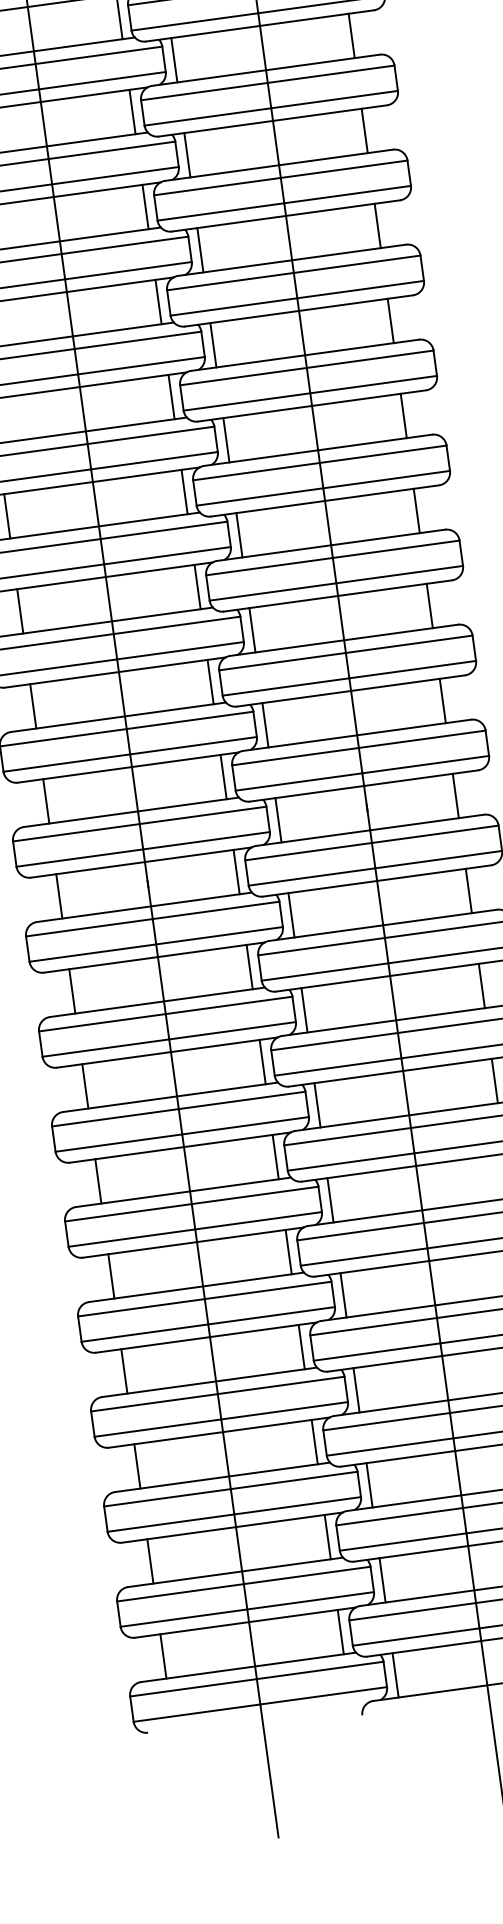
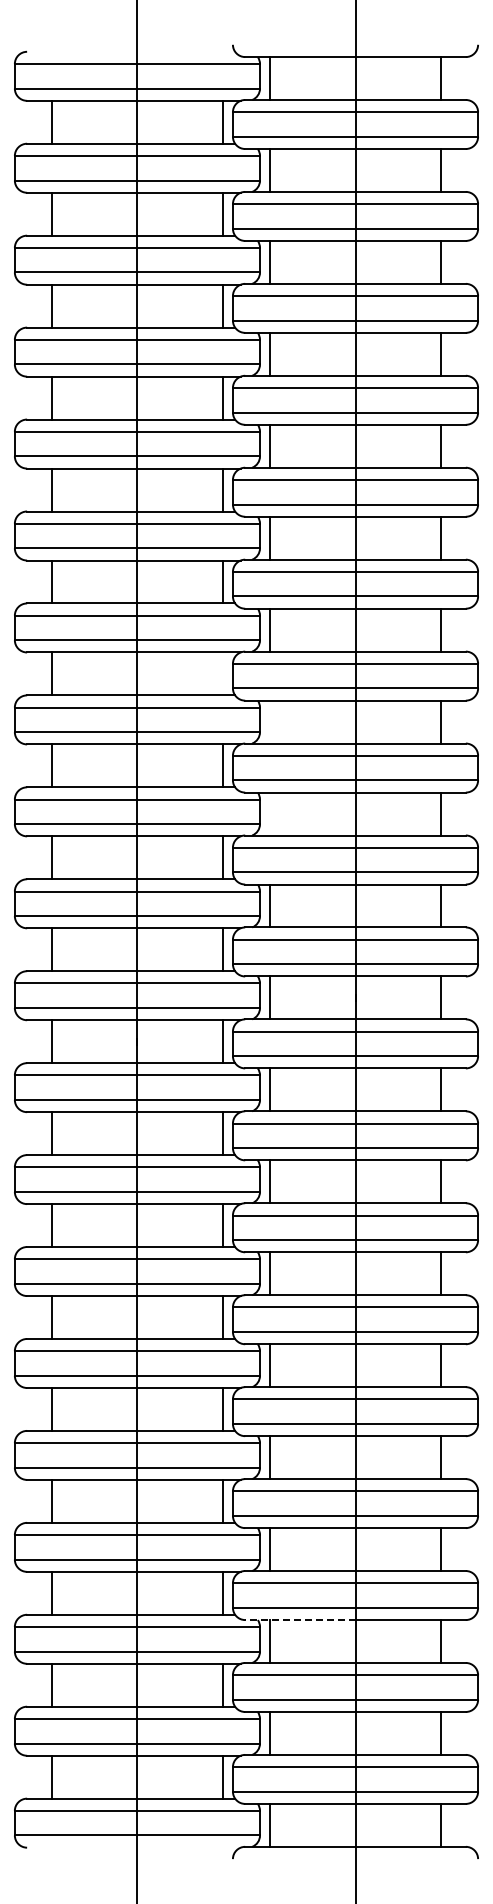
line: (184, 491) -> (223, 673), removed
line: (239, 534) -> (269, 721), removed
line: (252, 629) -> (269, 813), removed
line: (397, 1459) -> (299, 1620), solid -> dashed

